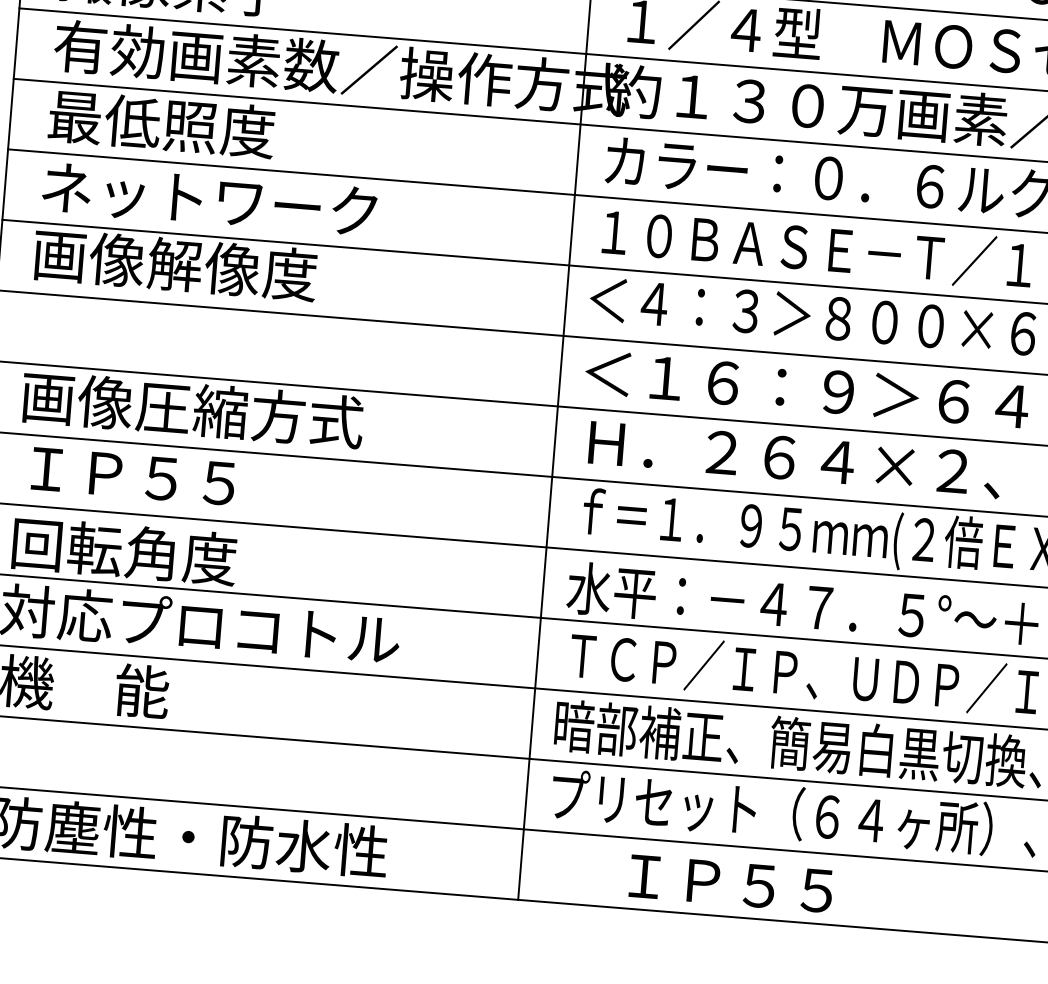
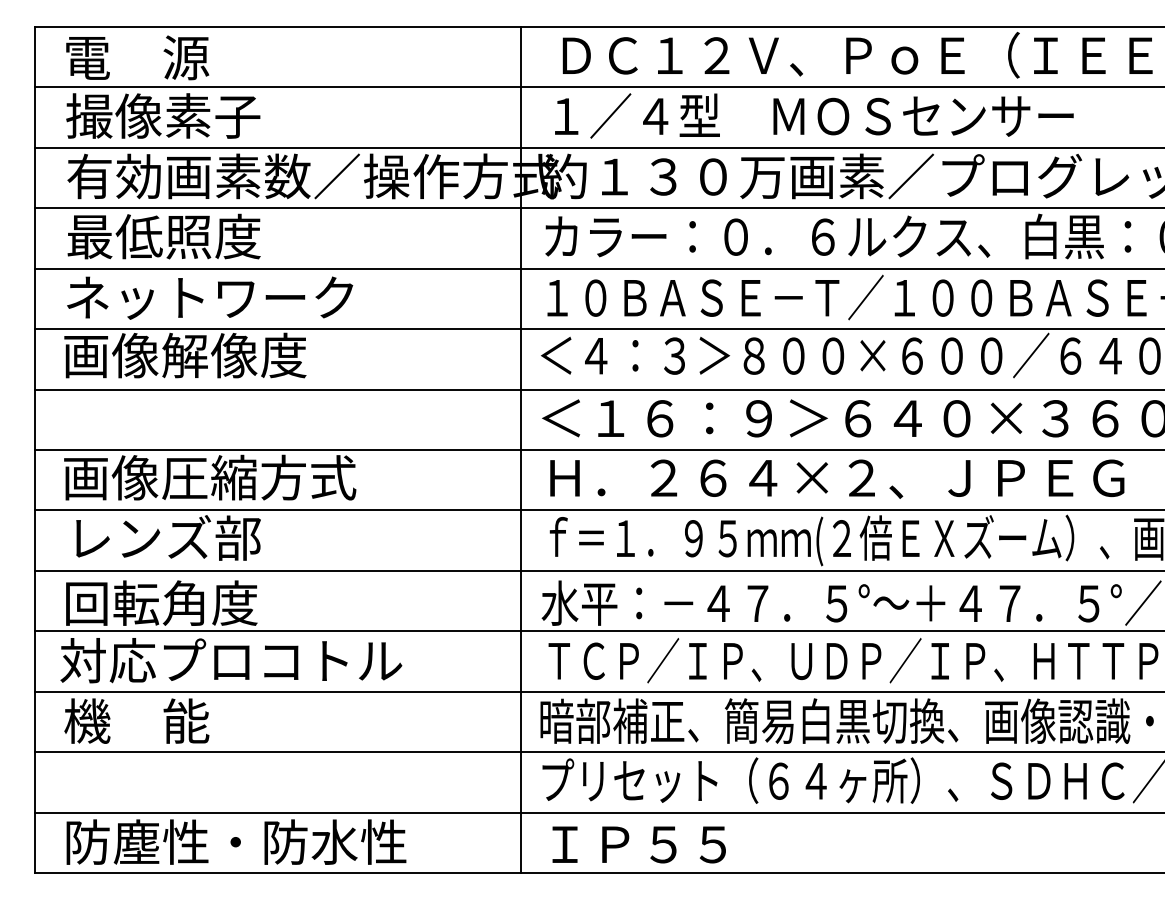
text: (138, 475) -> (168, 537), ＩＰ５５ -> レンズ部
text: (730, 883) -> (638, 844), moved

